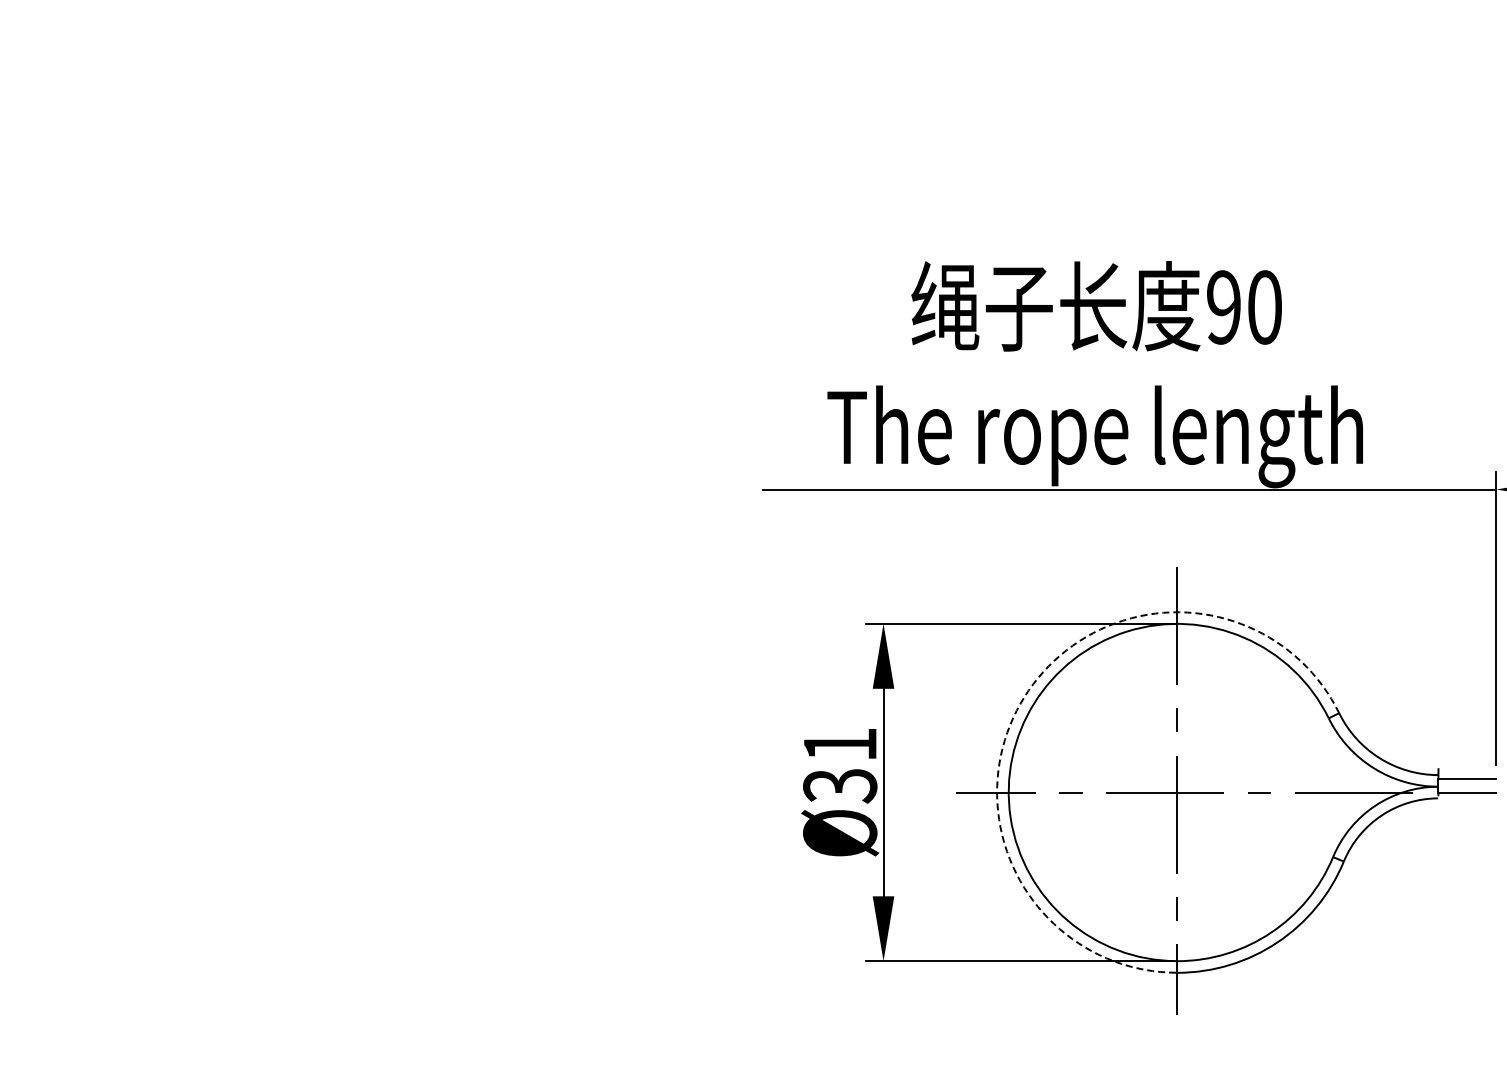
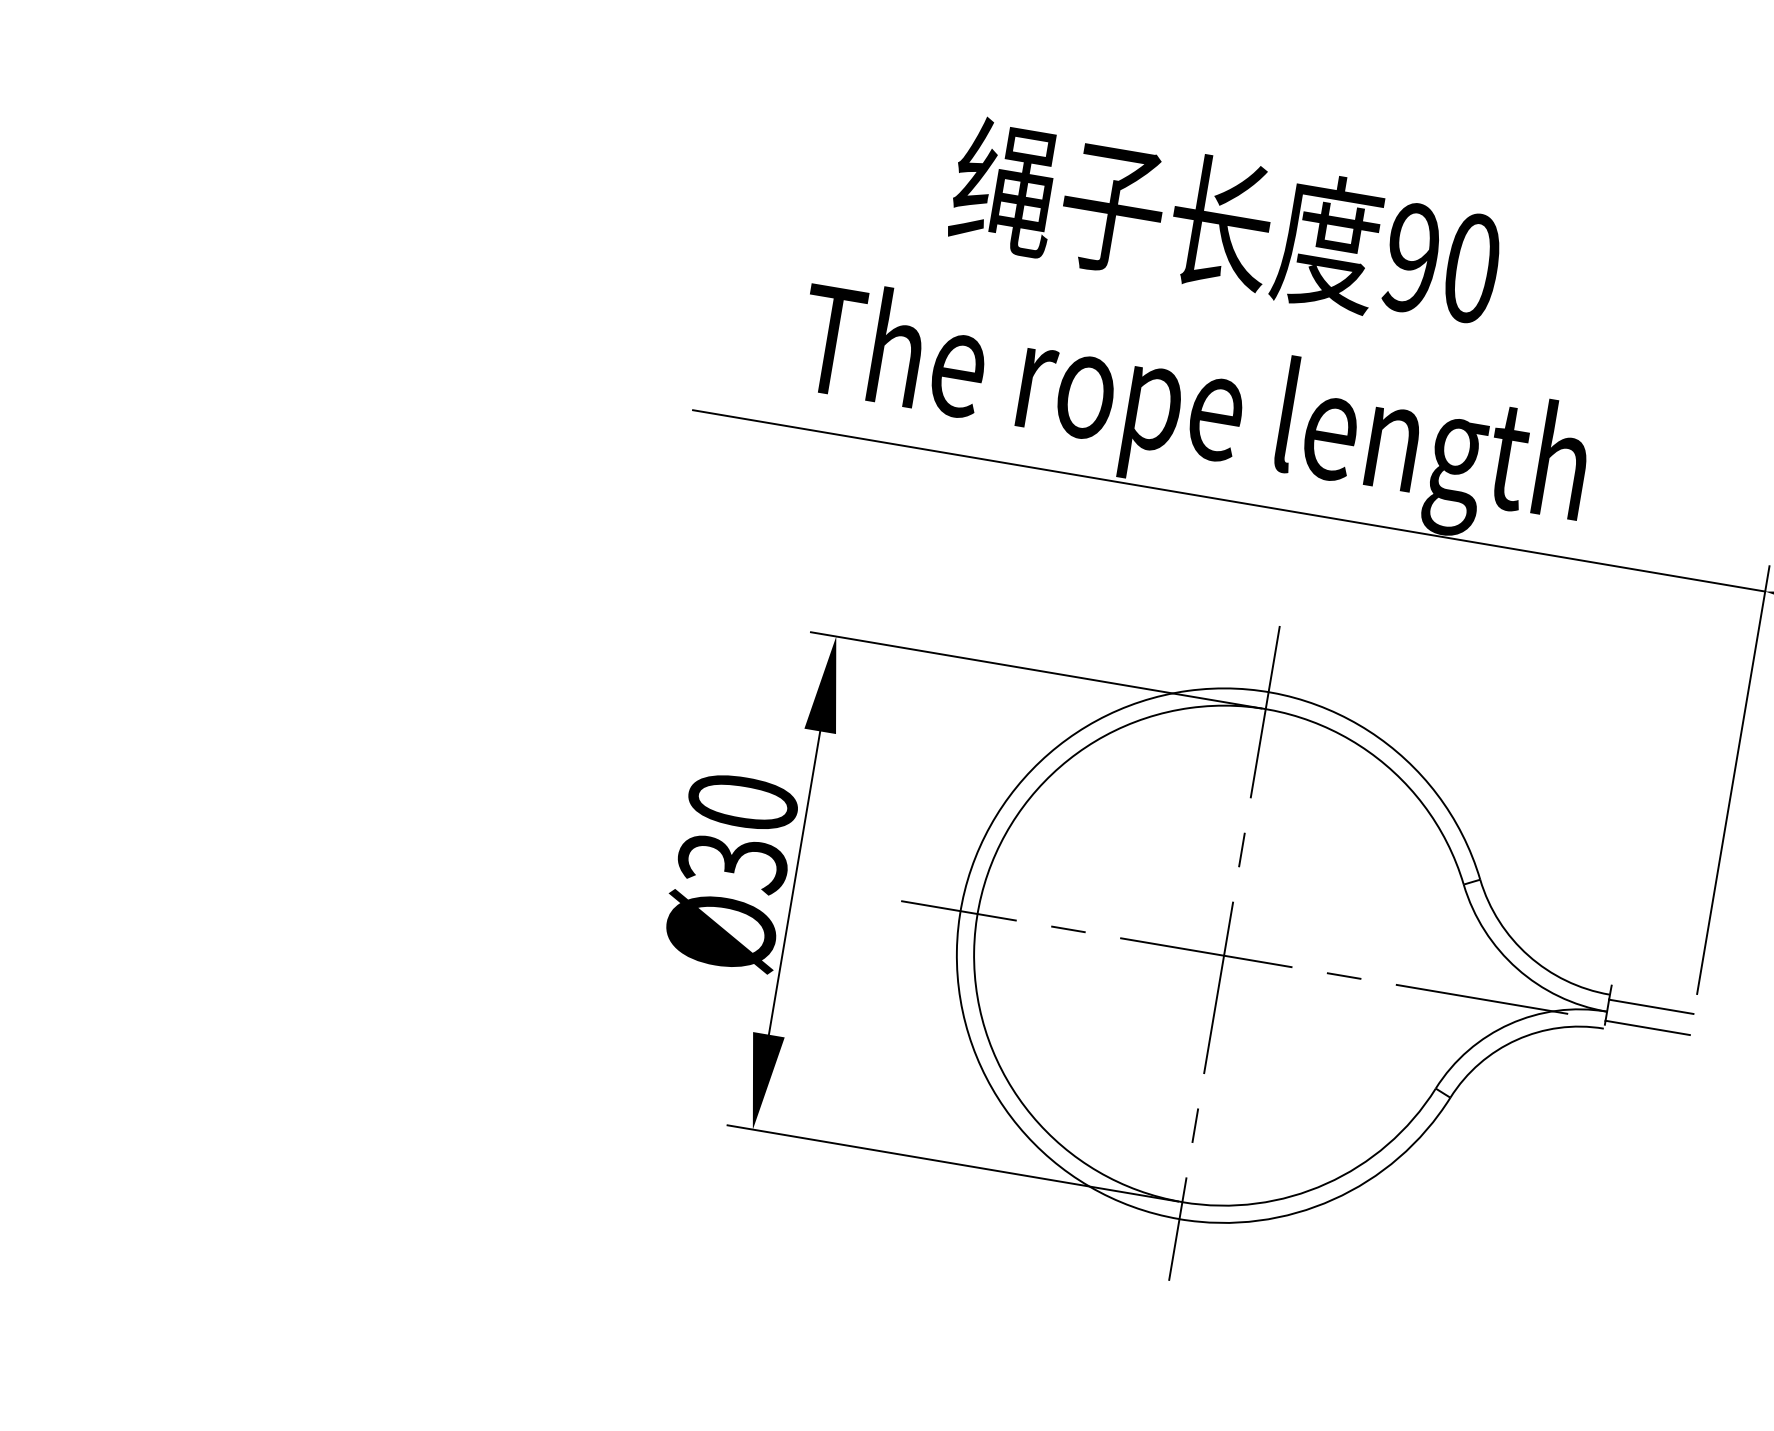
arc: (1024, 697) -> (1024, 778), dashed -> solid
text: (840, 744) -> (743, 802), Ø31 -> Ø30

